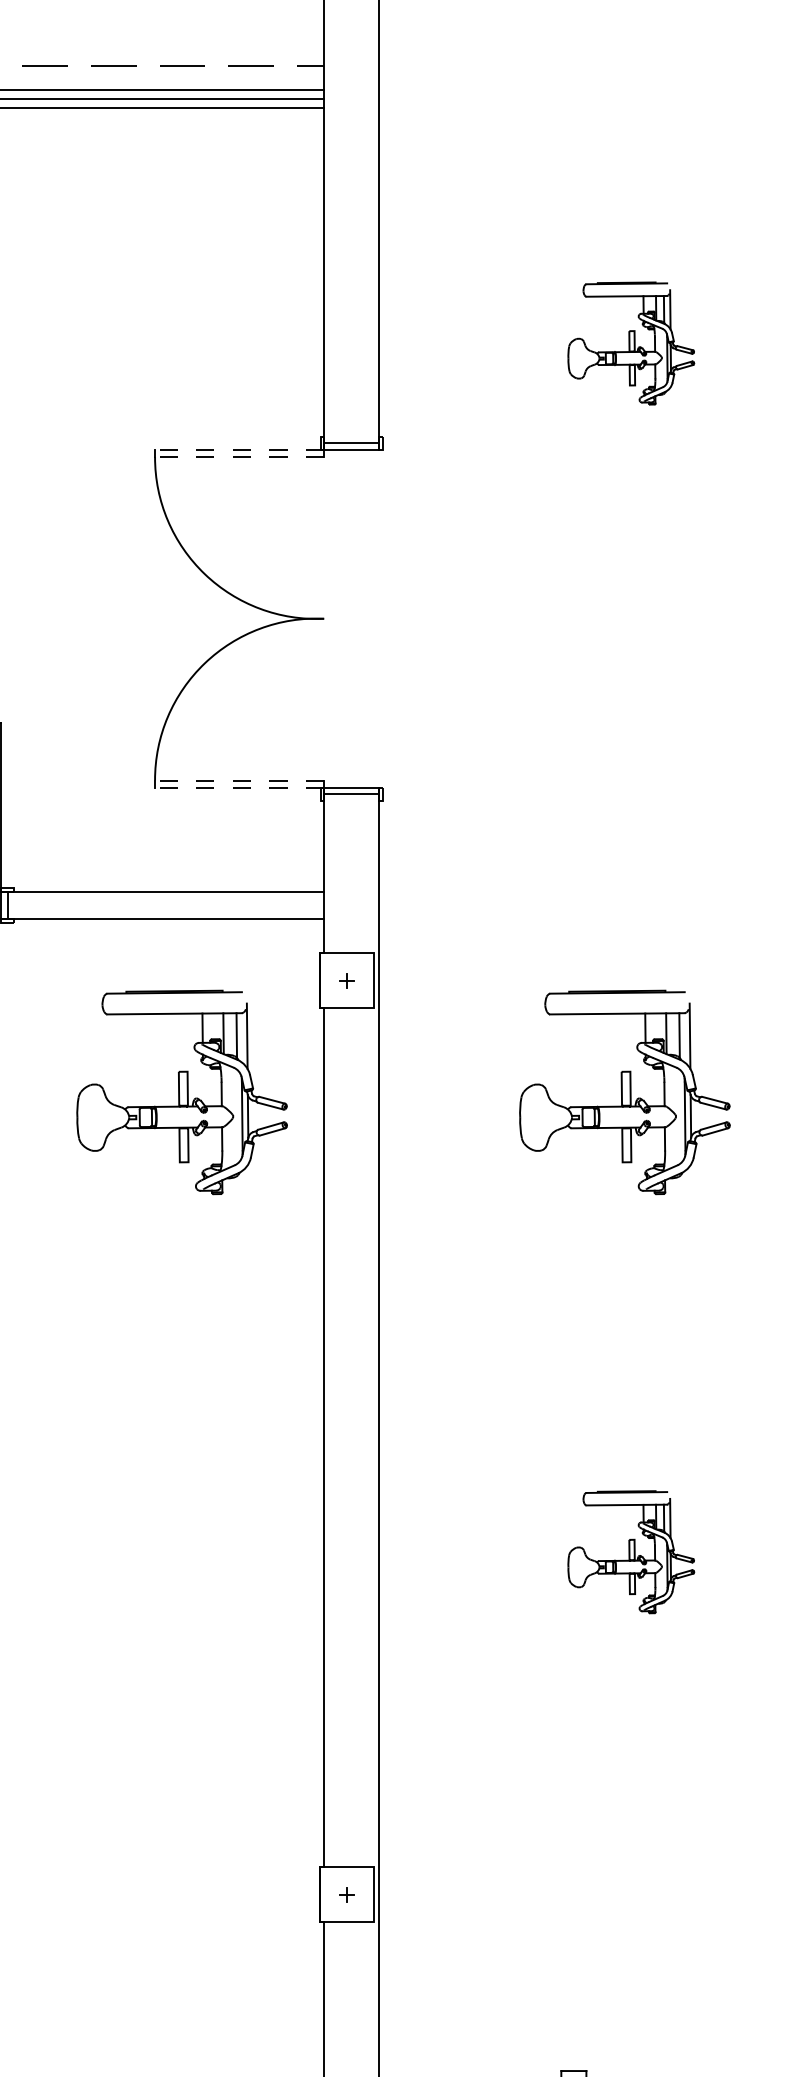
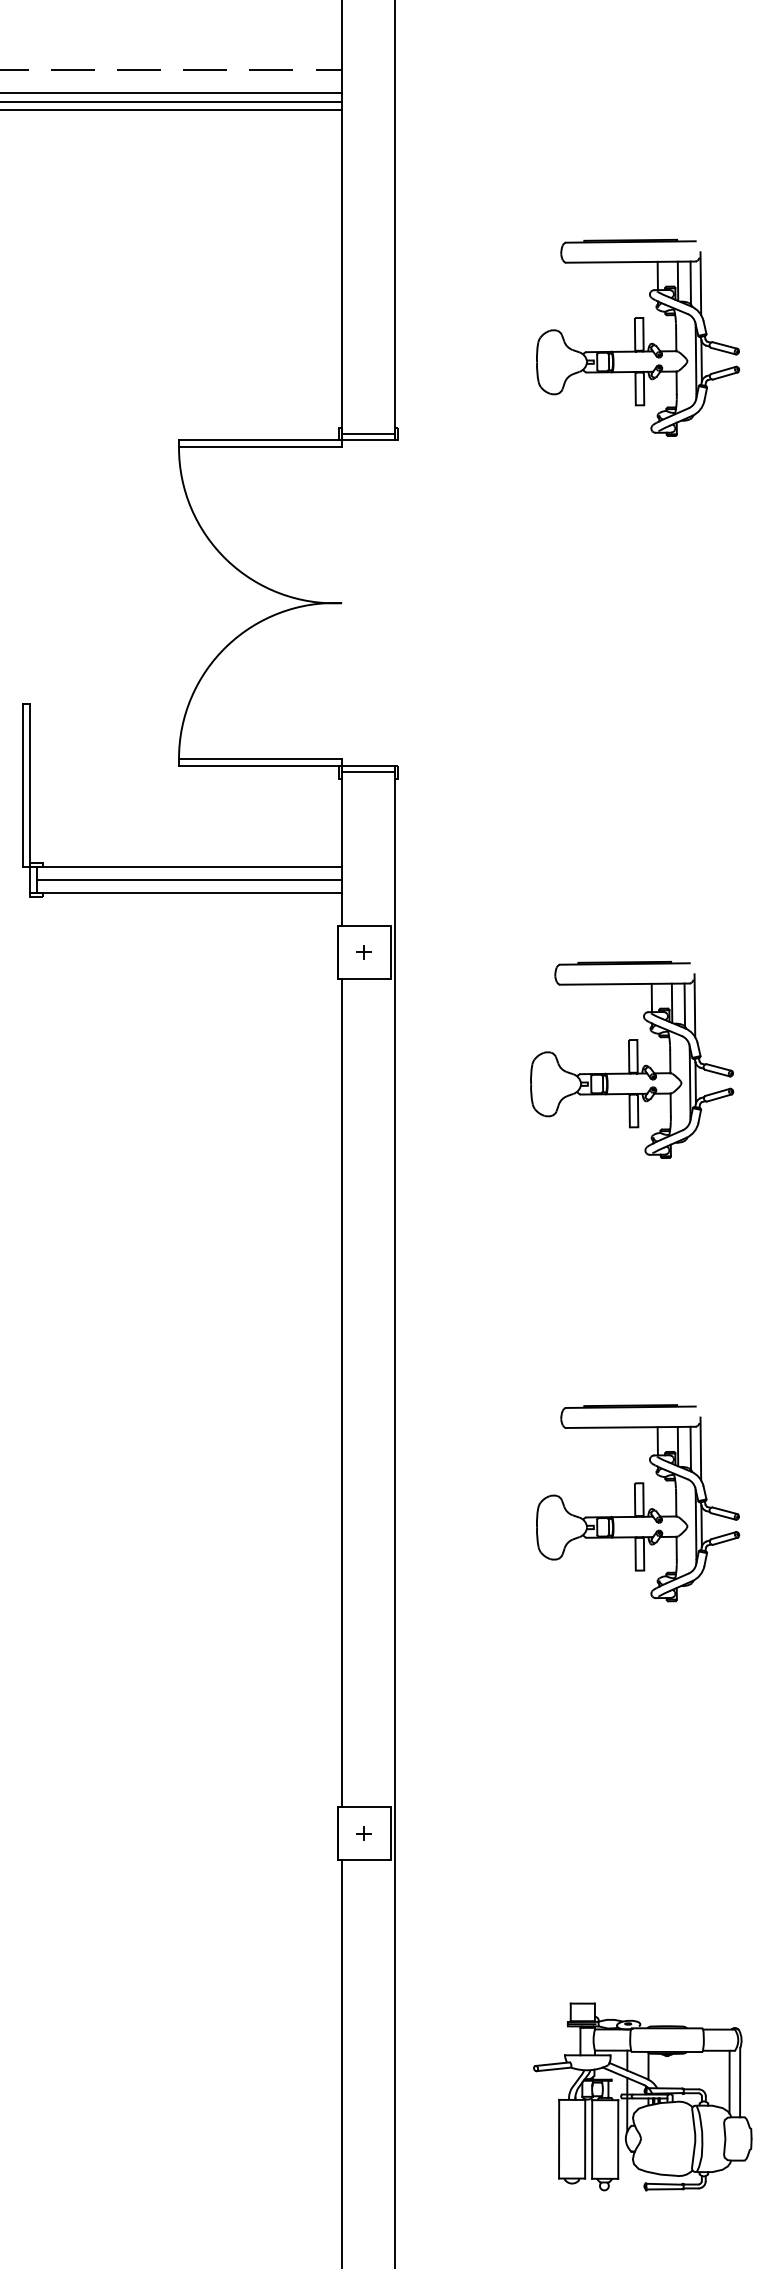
part: (631, 343) -> (638, 337), size x1.67
line: (239, 450) -> (260, 440), dashed -> solid
line: (239, 457) -> (260, 447), dashed -> solid
line: (239, 780) -> (260, 759), dashed -> solid
line: (239, 788) -> (260, 766), dashed -> solid
line: (165, 905) -> (189, 879), added
part: (182, 1091) -> (205, 1059), removed
part: (631, 1552) -> (638, 1503), size x1.67

